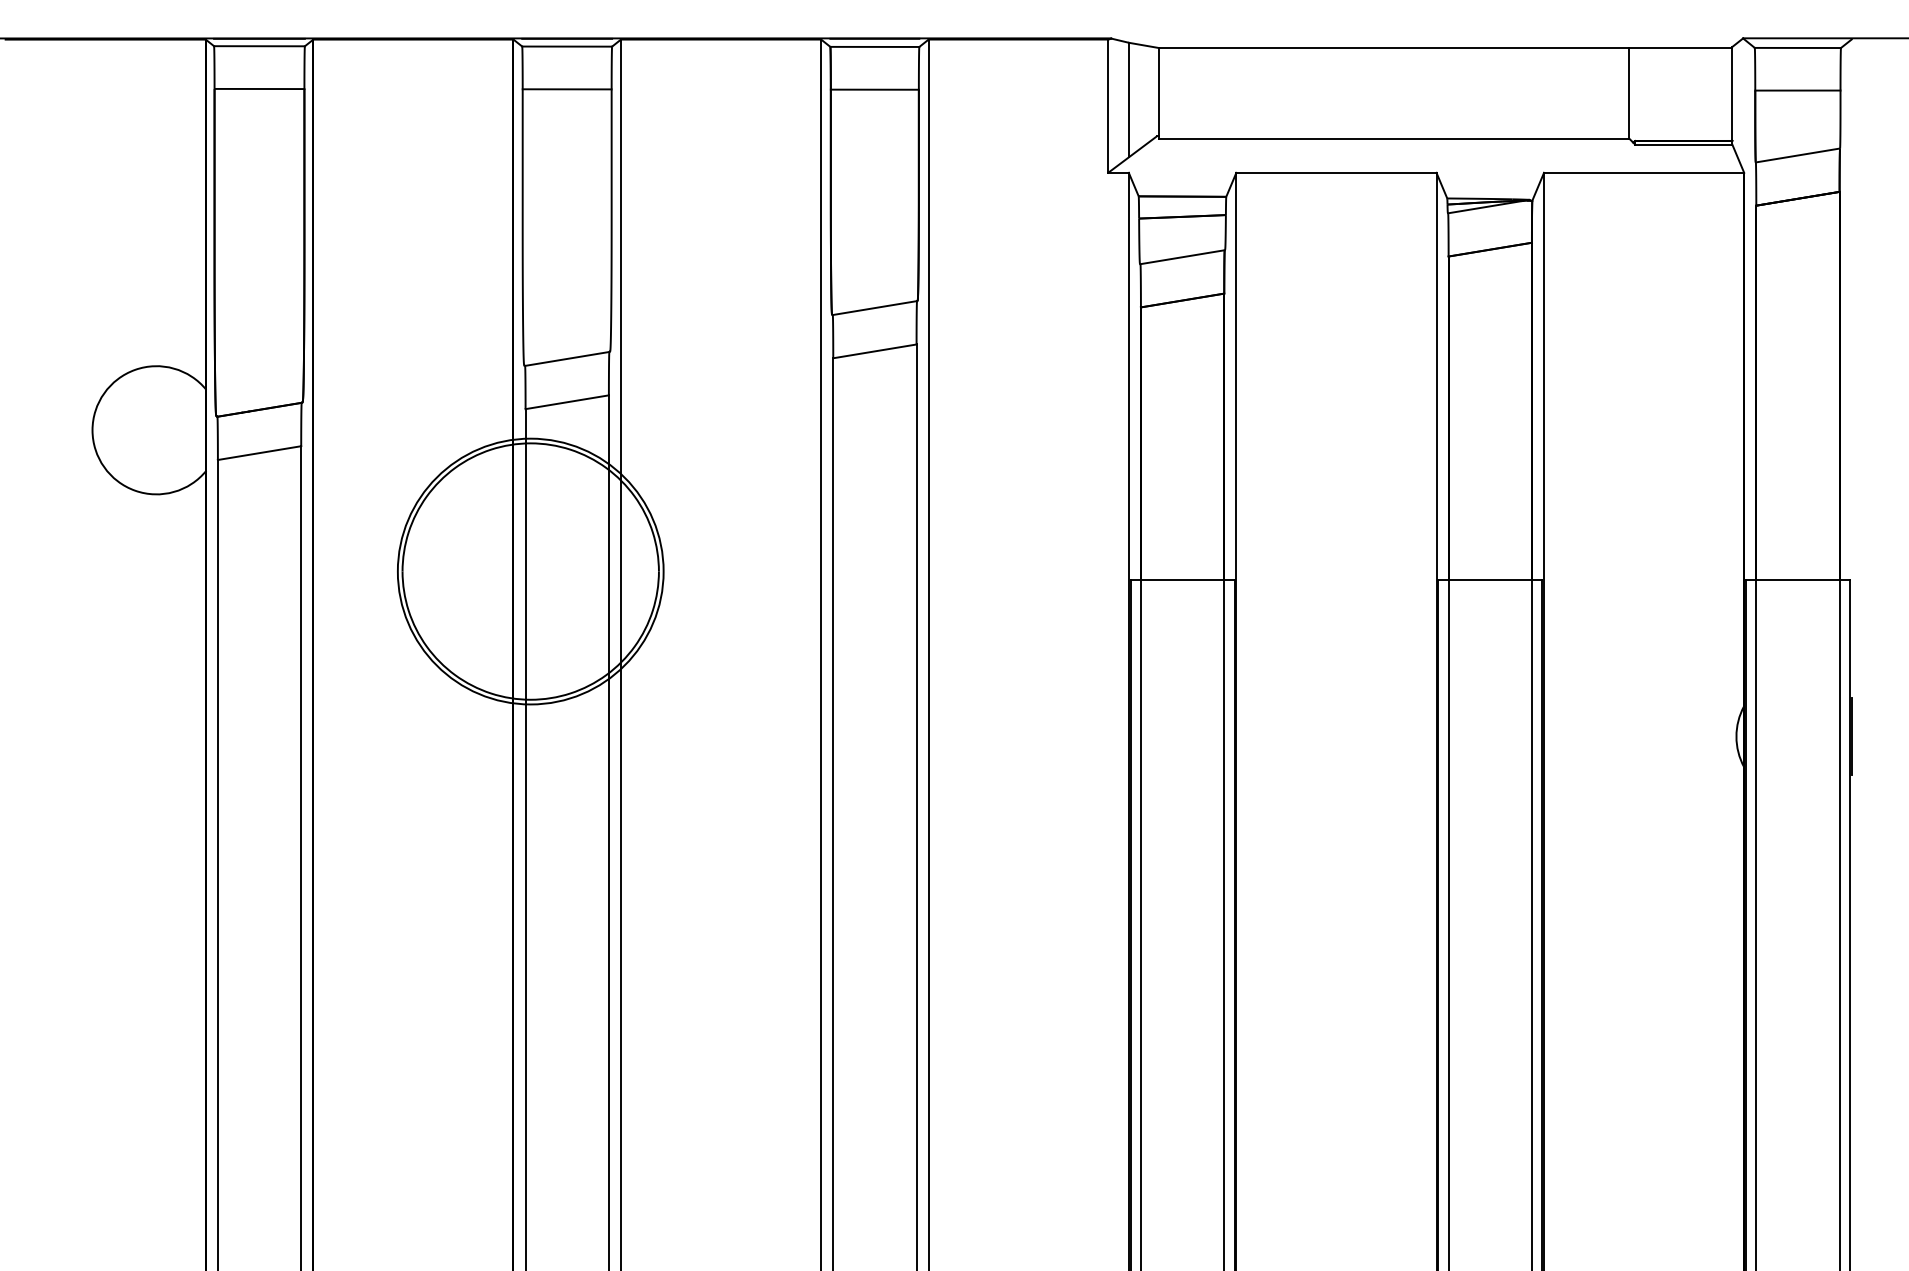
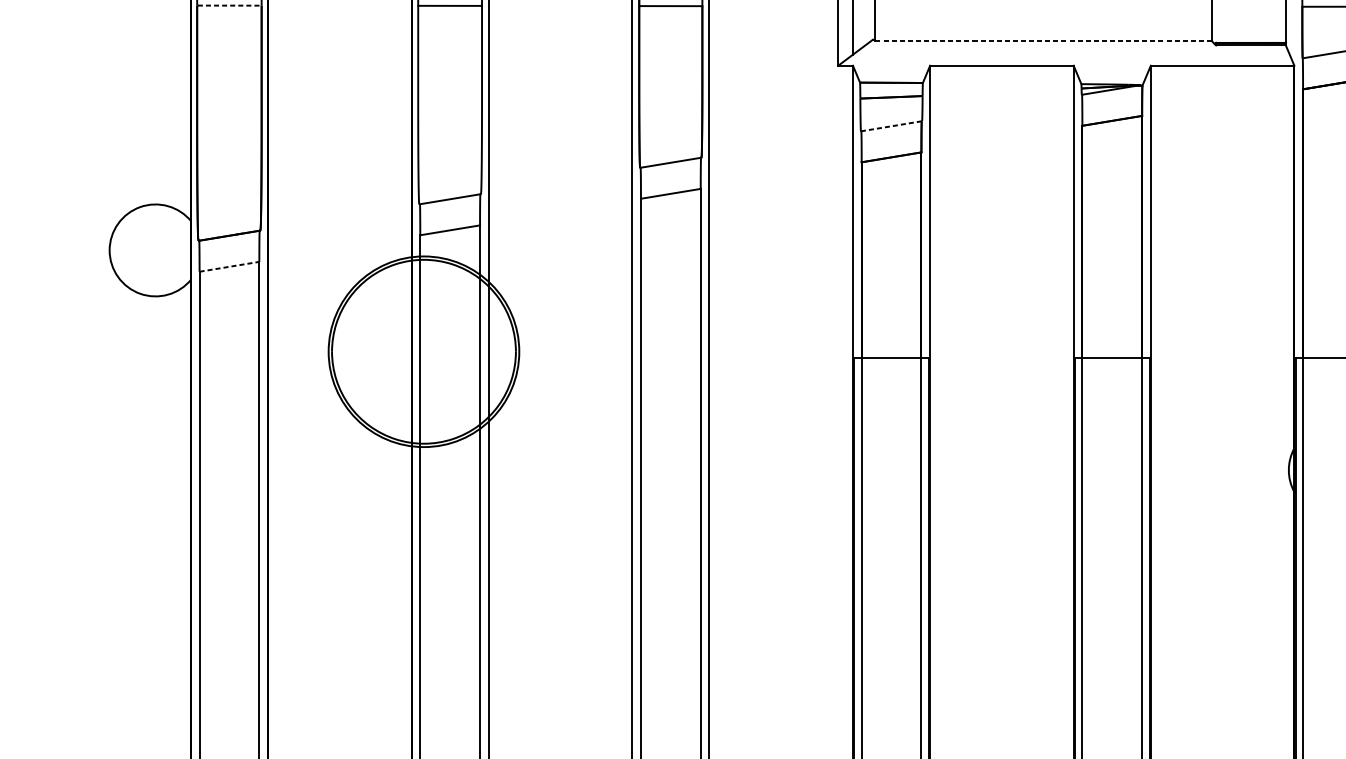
line: (260, 89) -> (230, 5), solid -> dashed
line: (1393, 138) -> (1042, 41), solid -> dashed
line: (1182, 257) -> (891, 126), solid -> dashed
line: (260, 453) -> (230, 267), solid -> dashed

